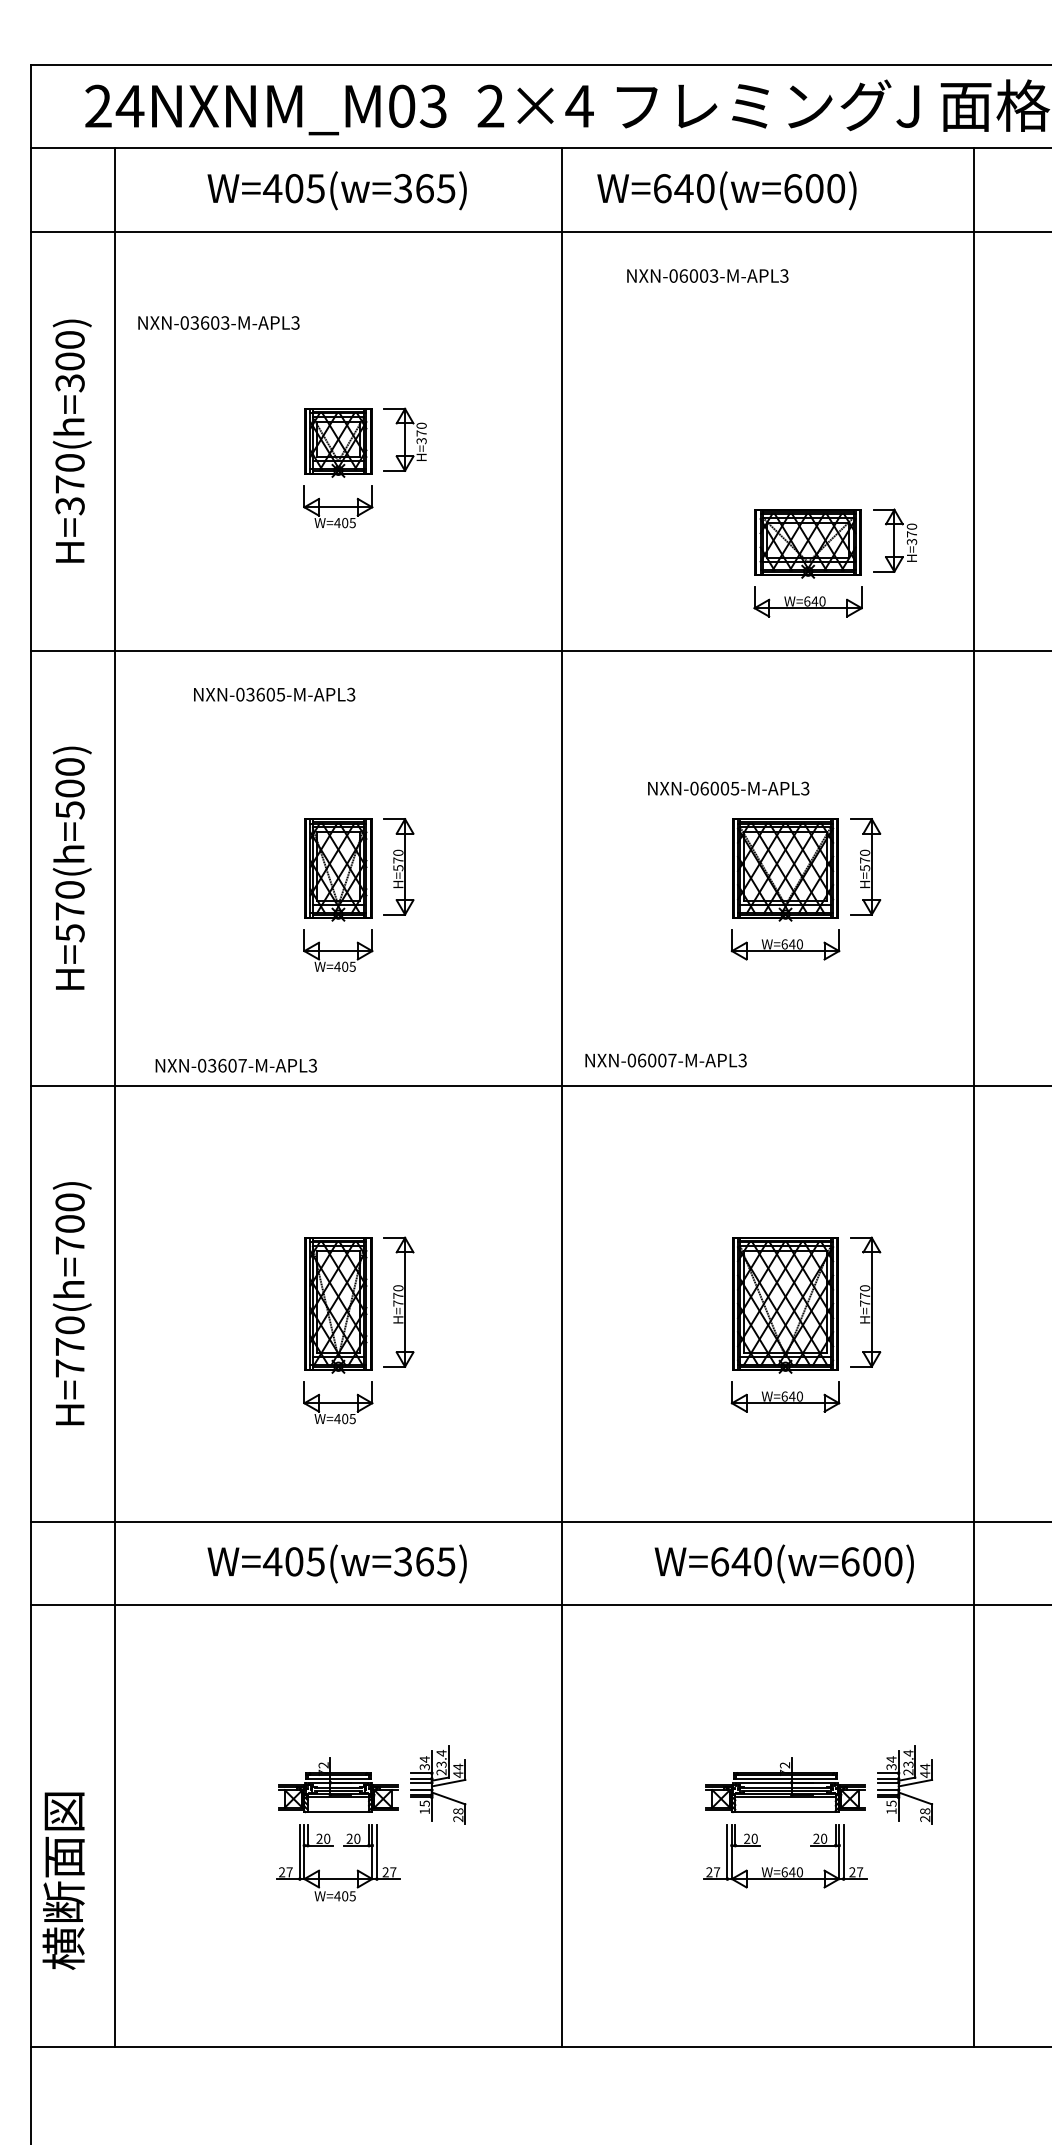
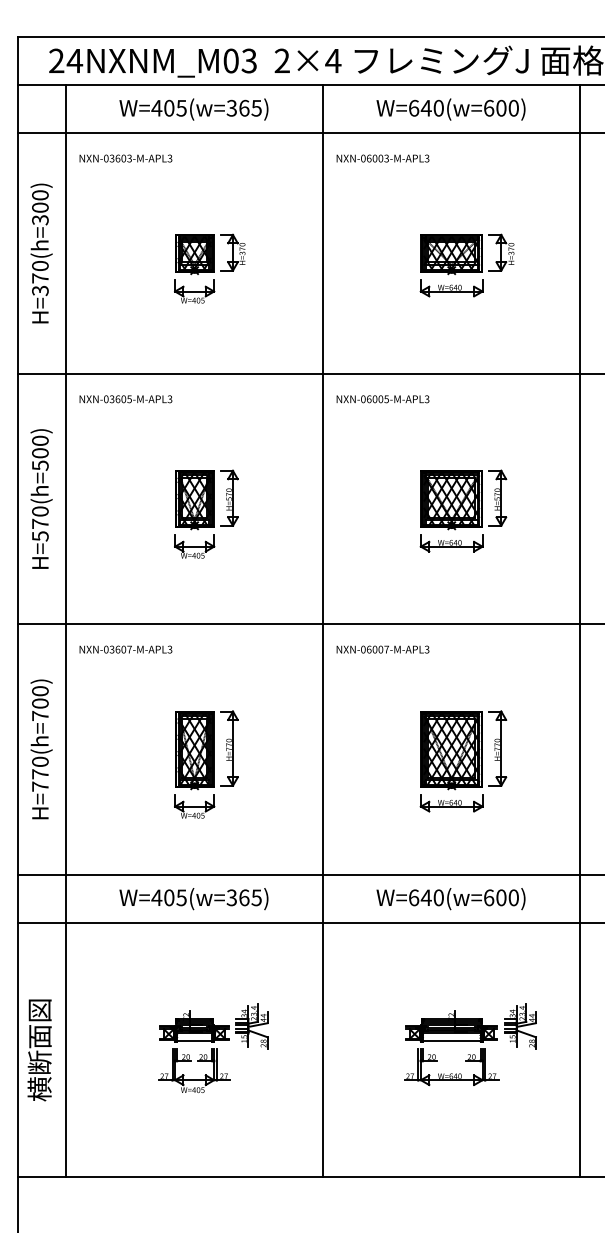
text: (726, 190) -> (450, 109), moved
text: (706, 275) -> (382, 158), moved
text: (218, 322) -> (125, 158), moved
part: (833, 562) -> (466, 265), moved
text: (273, 695) -> (125, 399), moved
text: (727, 788) -> (382, 399), moved
text: (665, 1060) -> (382, 649), moved
text: (235, 1065) -> (125, 649), moved
line: (974, 1096) -> (580, 630), moved
text: (63, 1881) -> (39, 1050), moved

